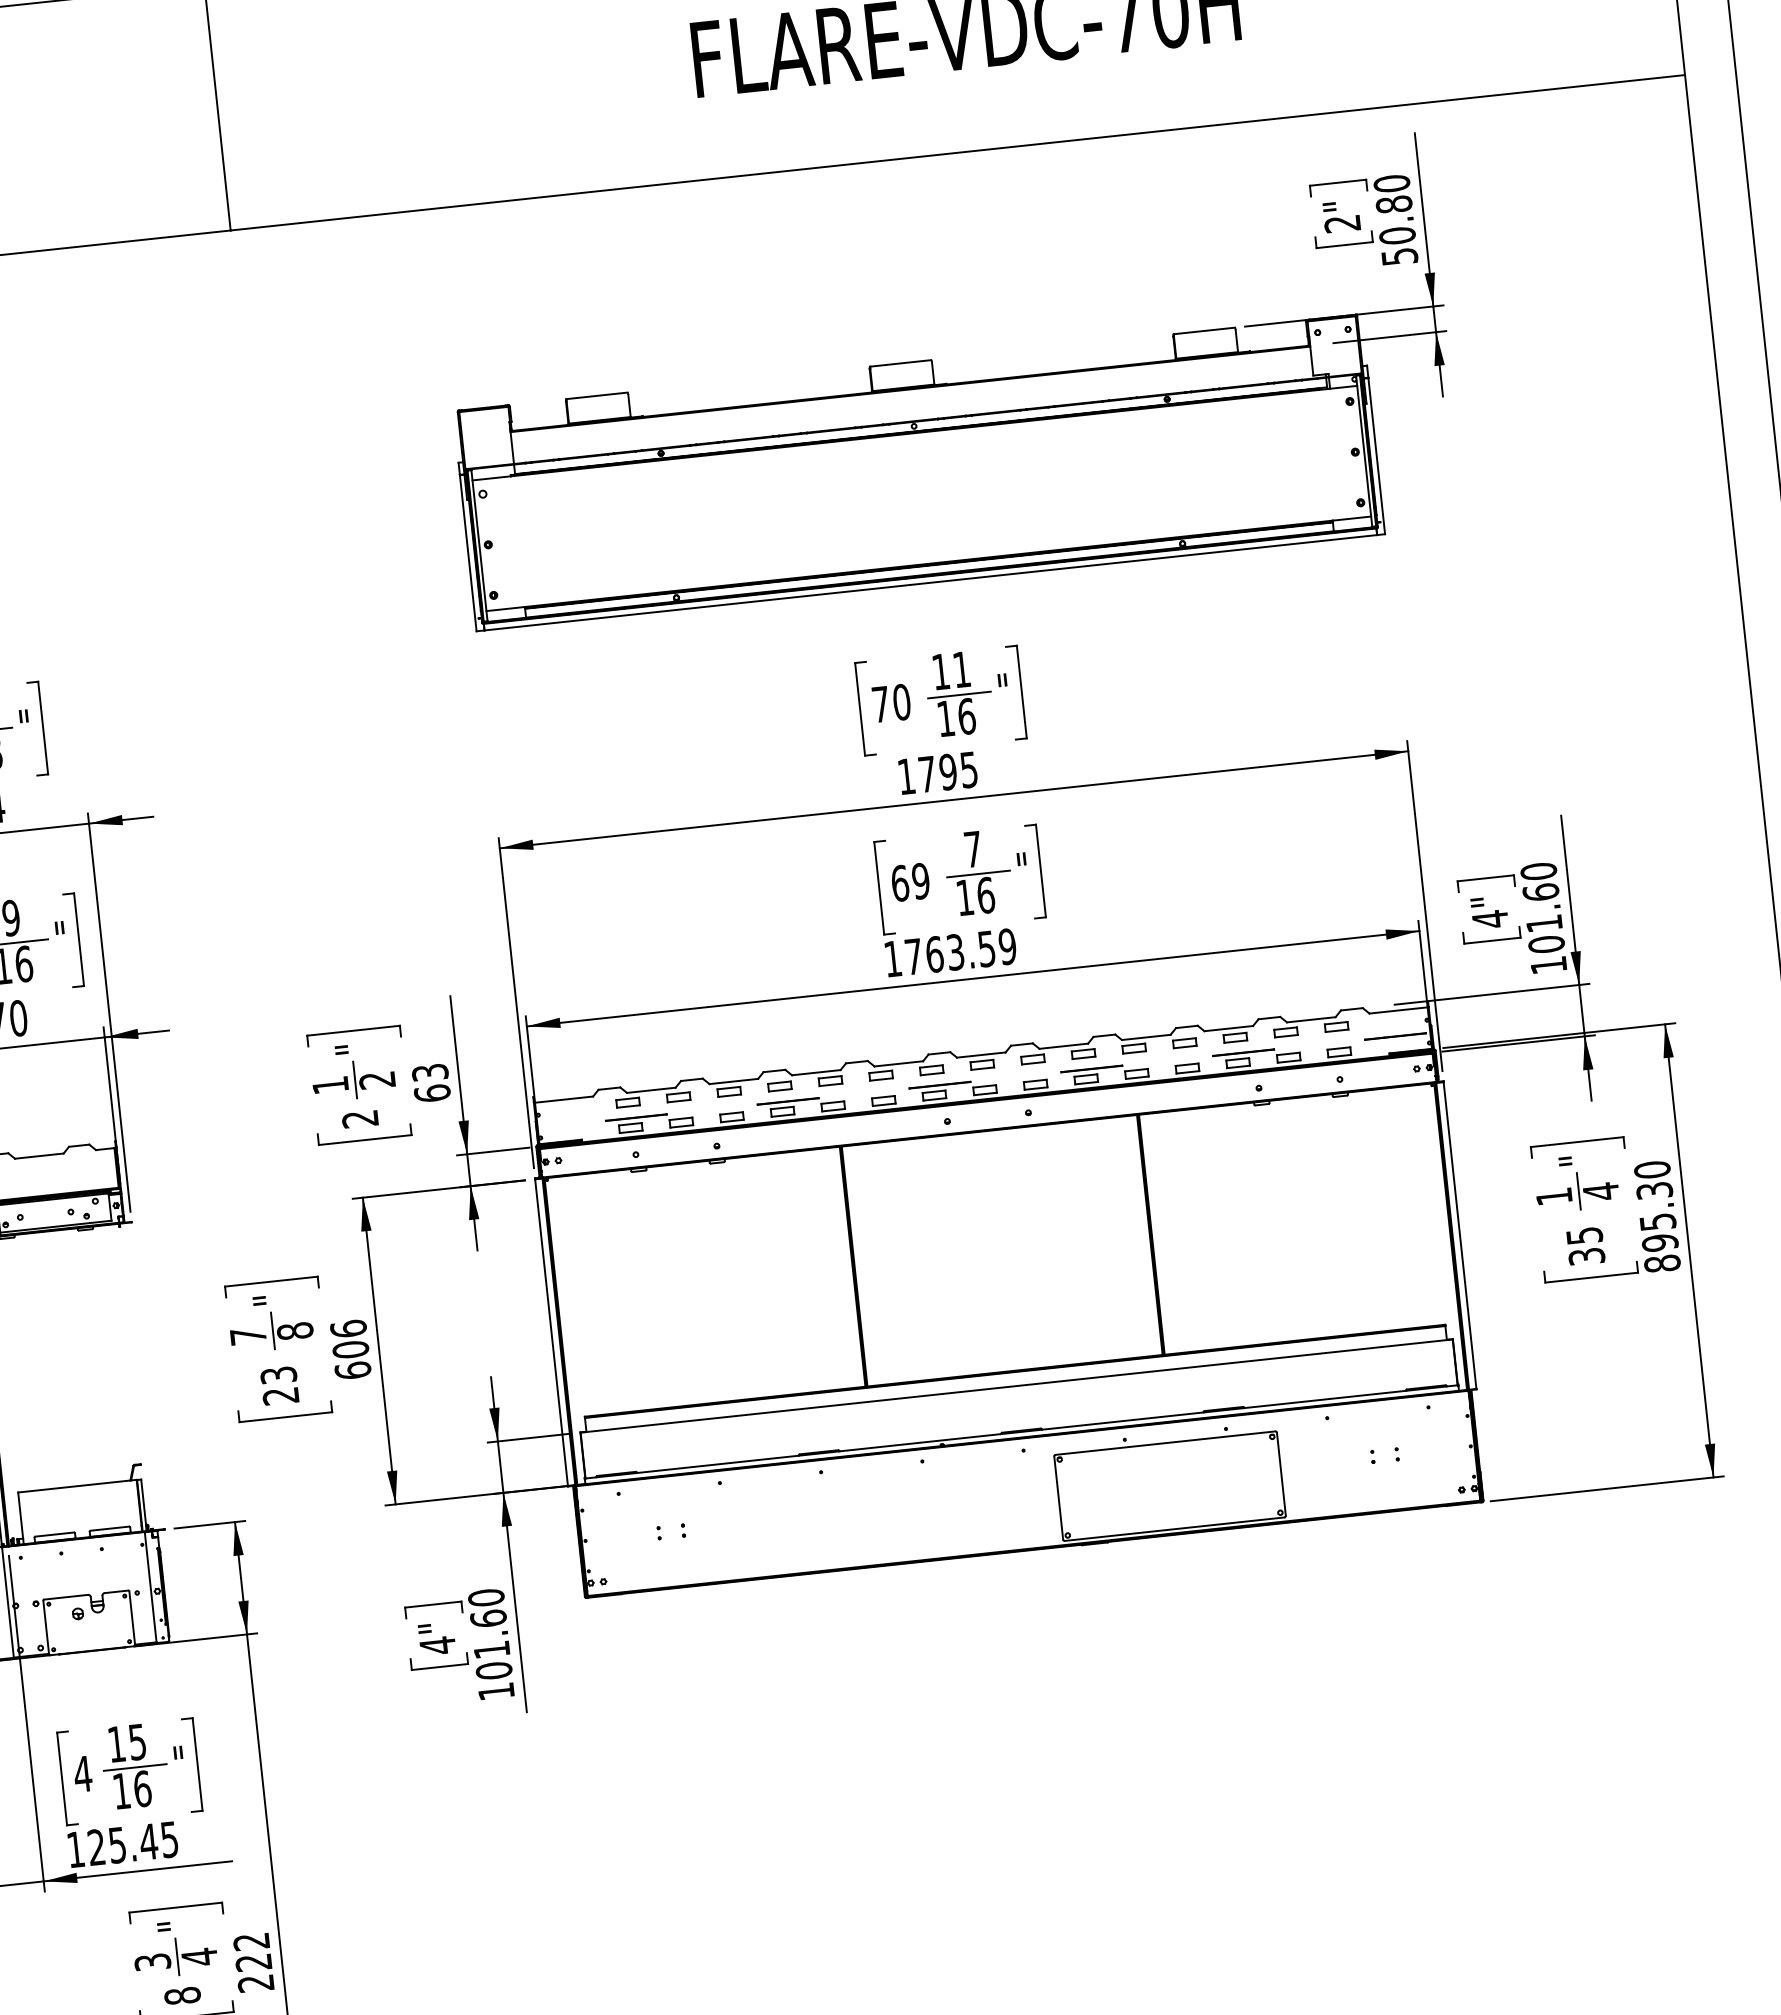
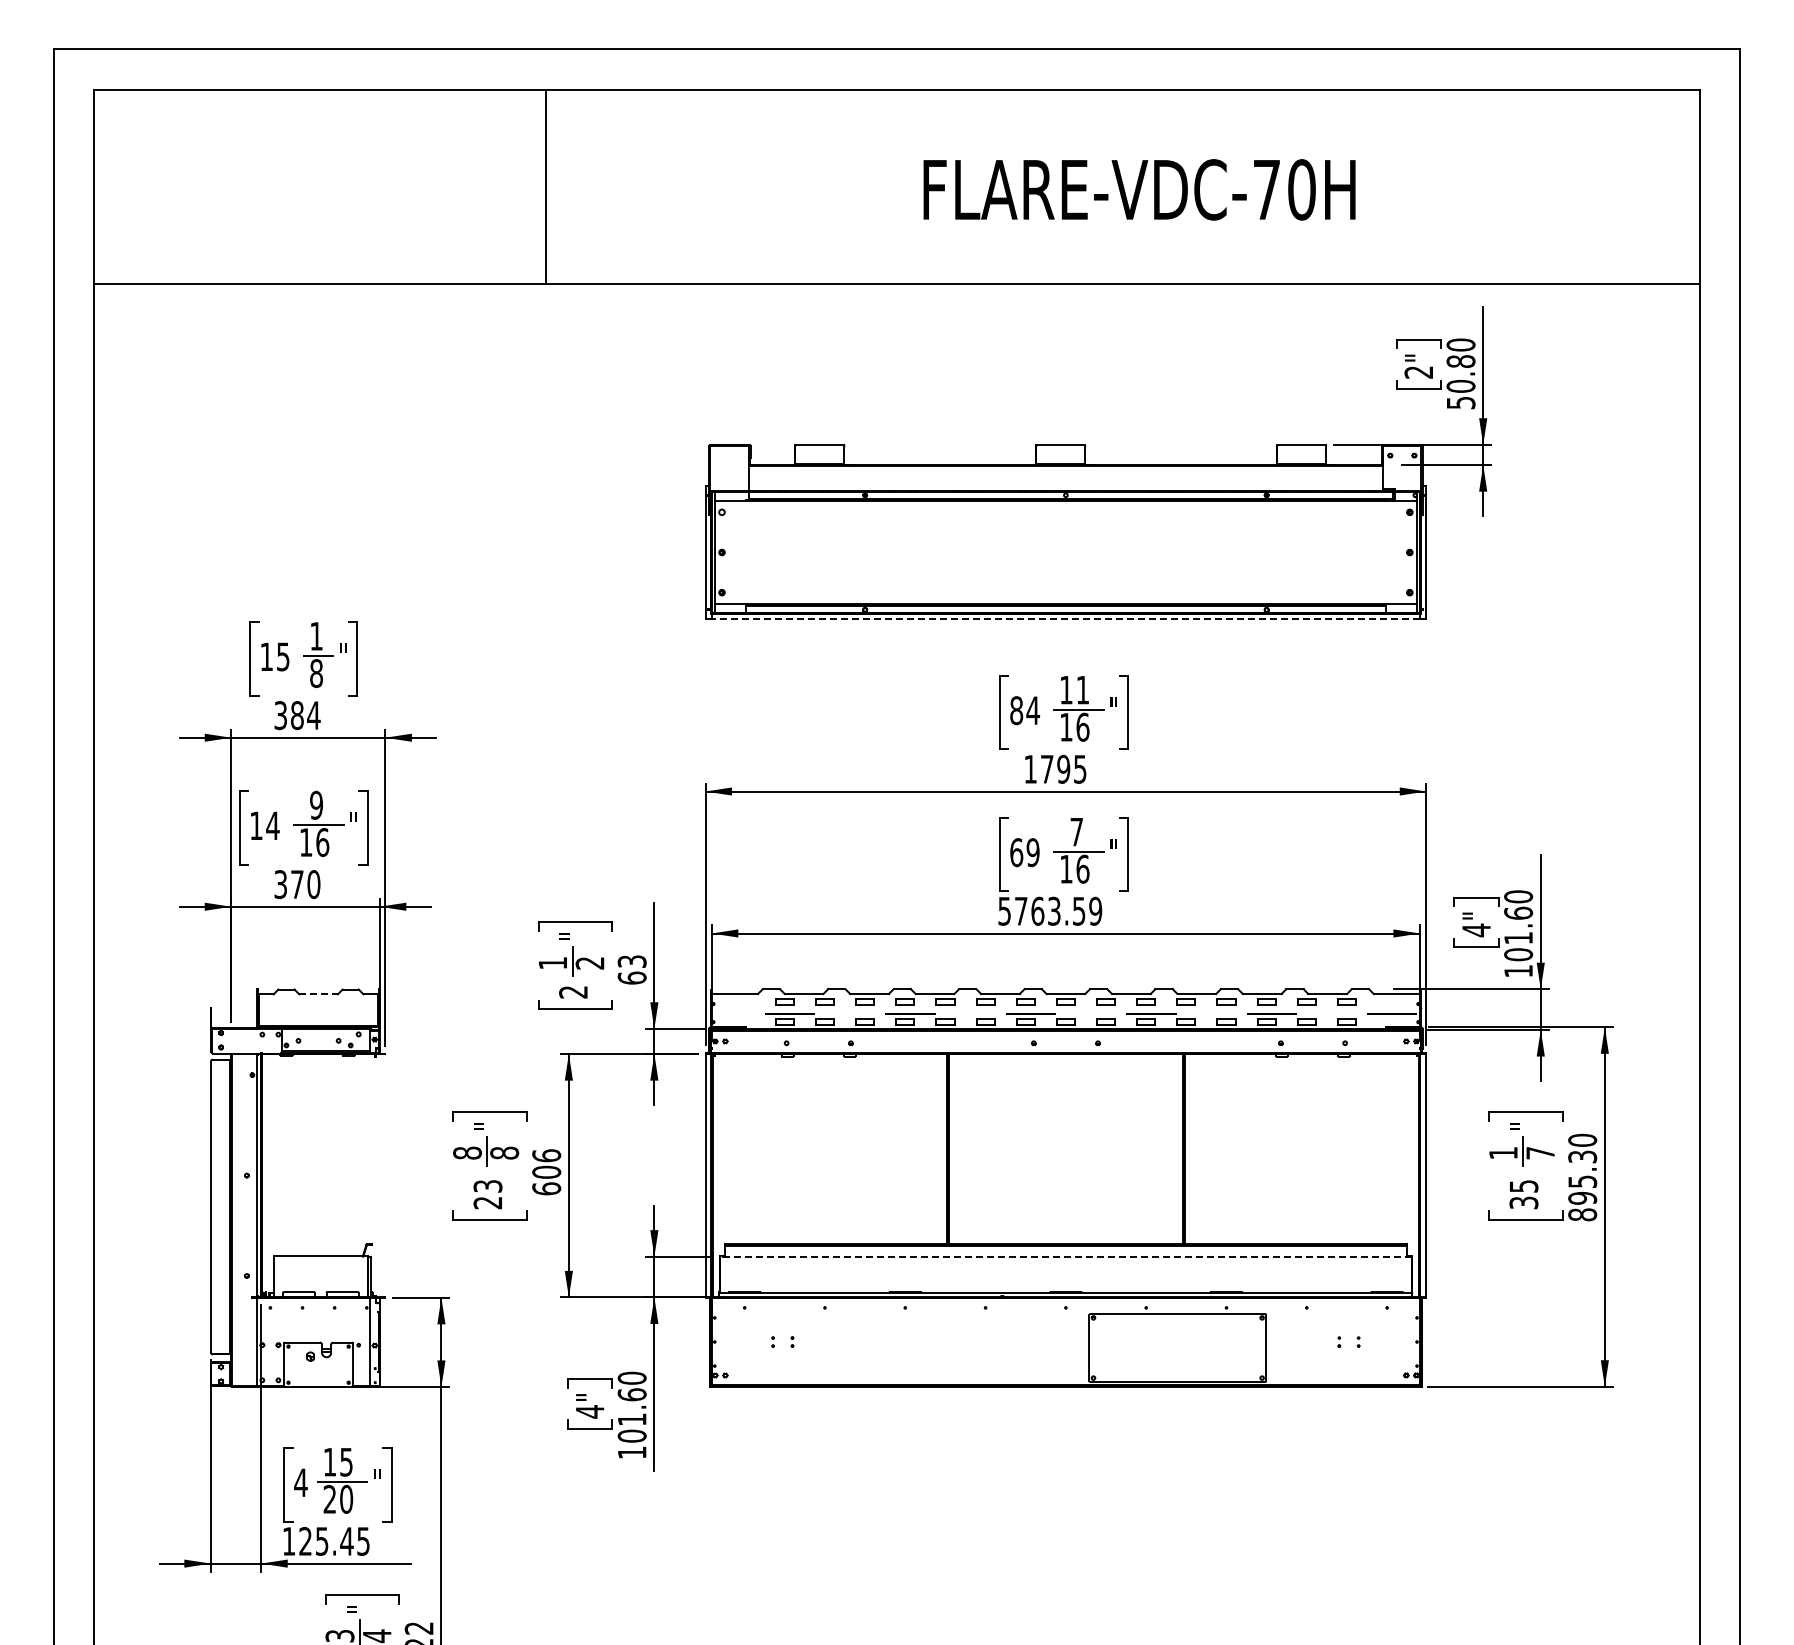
line: (930, 582) -> (1065, 619), solid -> dashed
text: (890, 703) -> (1024, 710), 70 -> 84
text: (892, 959) -> (1004, 911), 1763.59 -> 5763.59
line: (40, 1156) -> (319, 994), solid -> dashed
text: (1601, 1192) -> (1540, 1153), 4 -> 7
text: (248, 1335) -> (467, 1152), 7 -> 8
line: (1016, 1385) -> (1065, 1256), solid -> dashed
text: (132, 1788) -> (338, 1498), 16 -> 20

